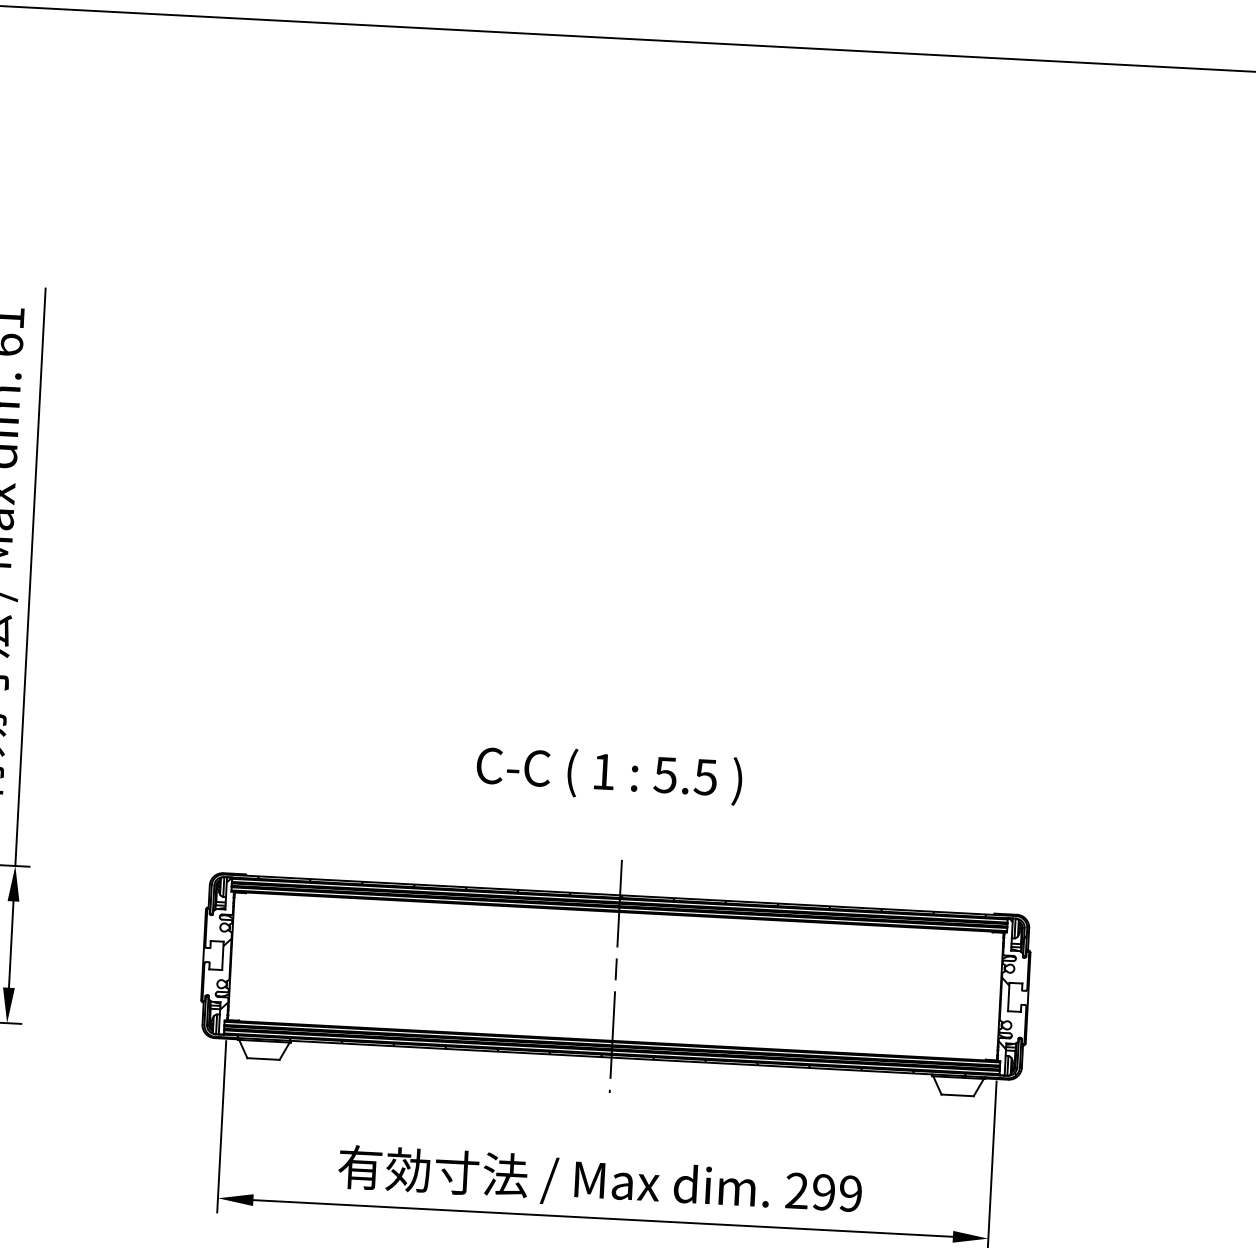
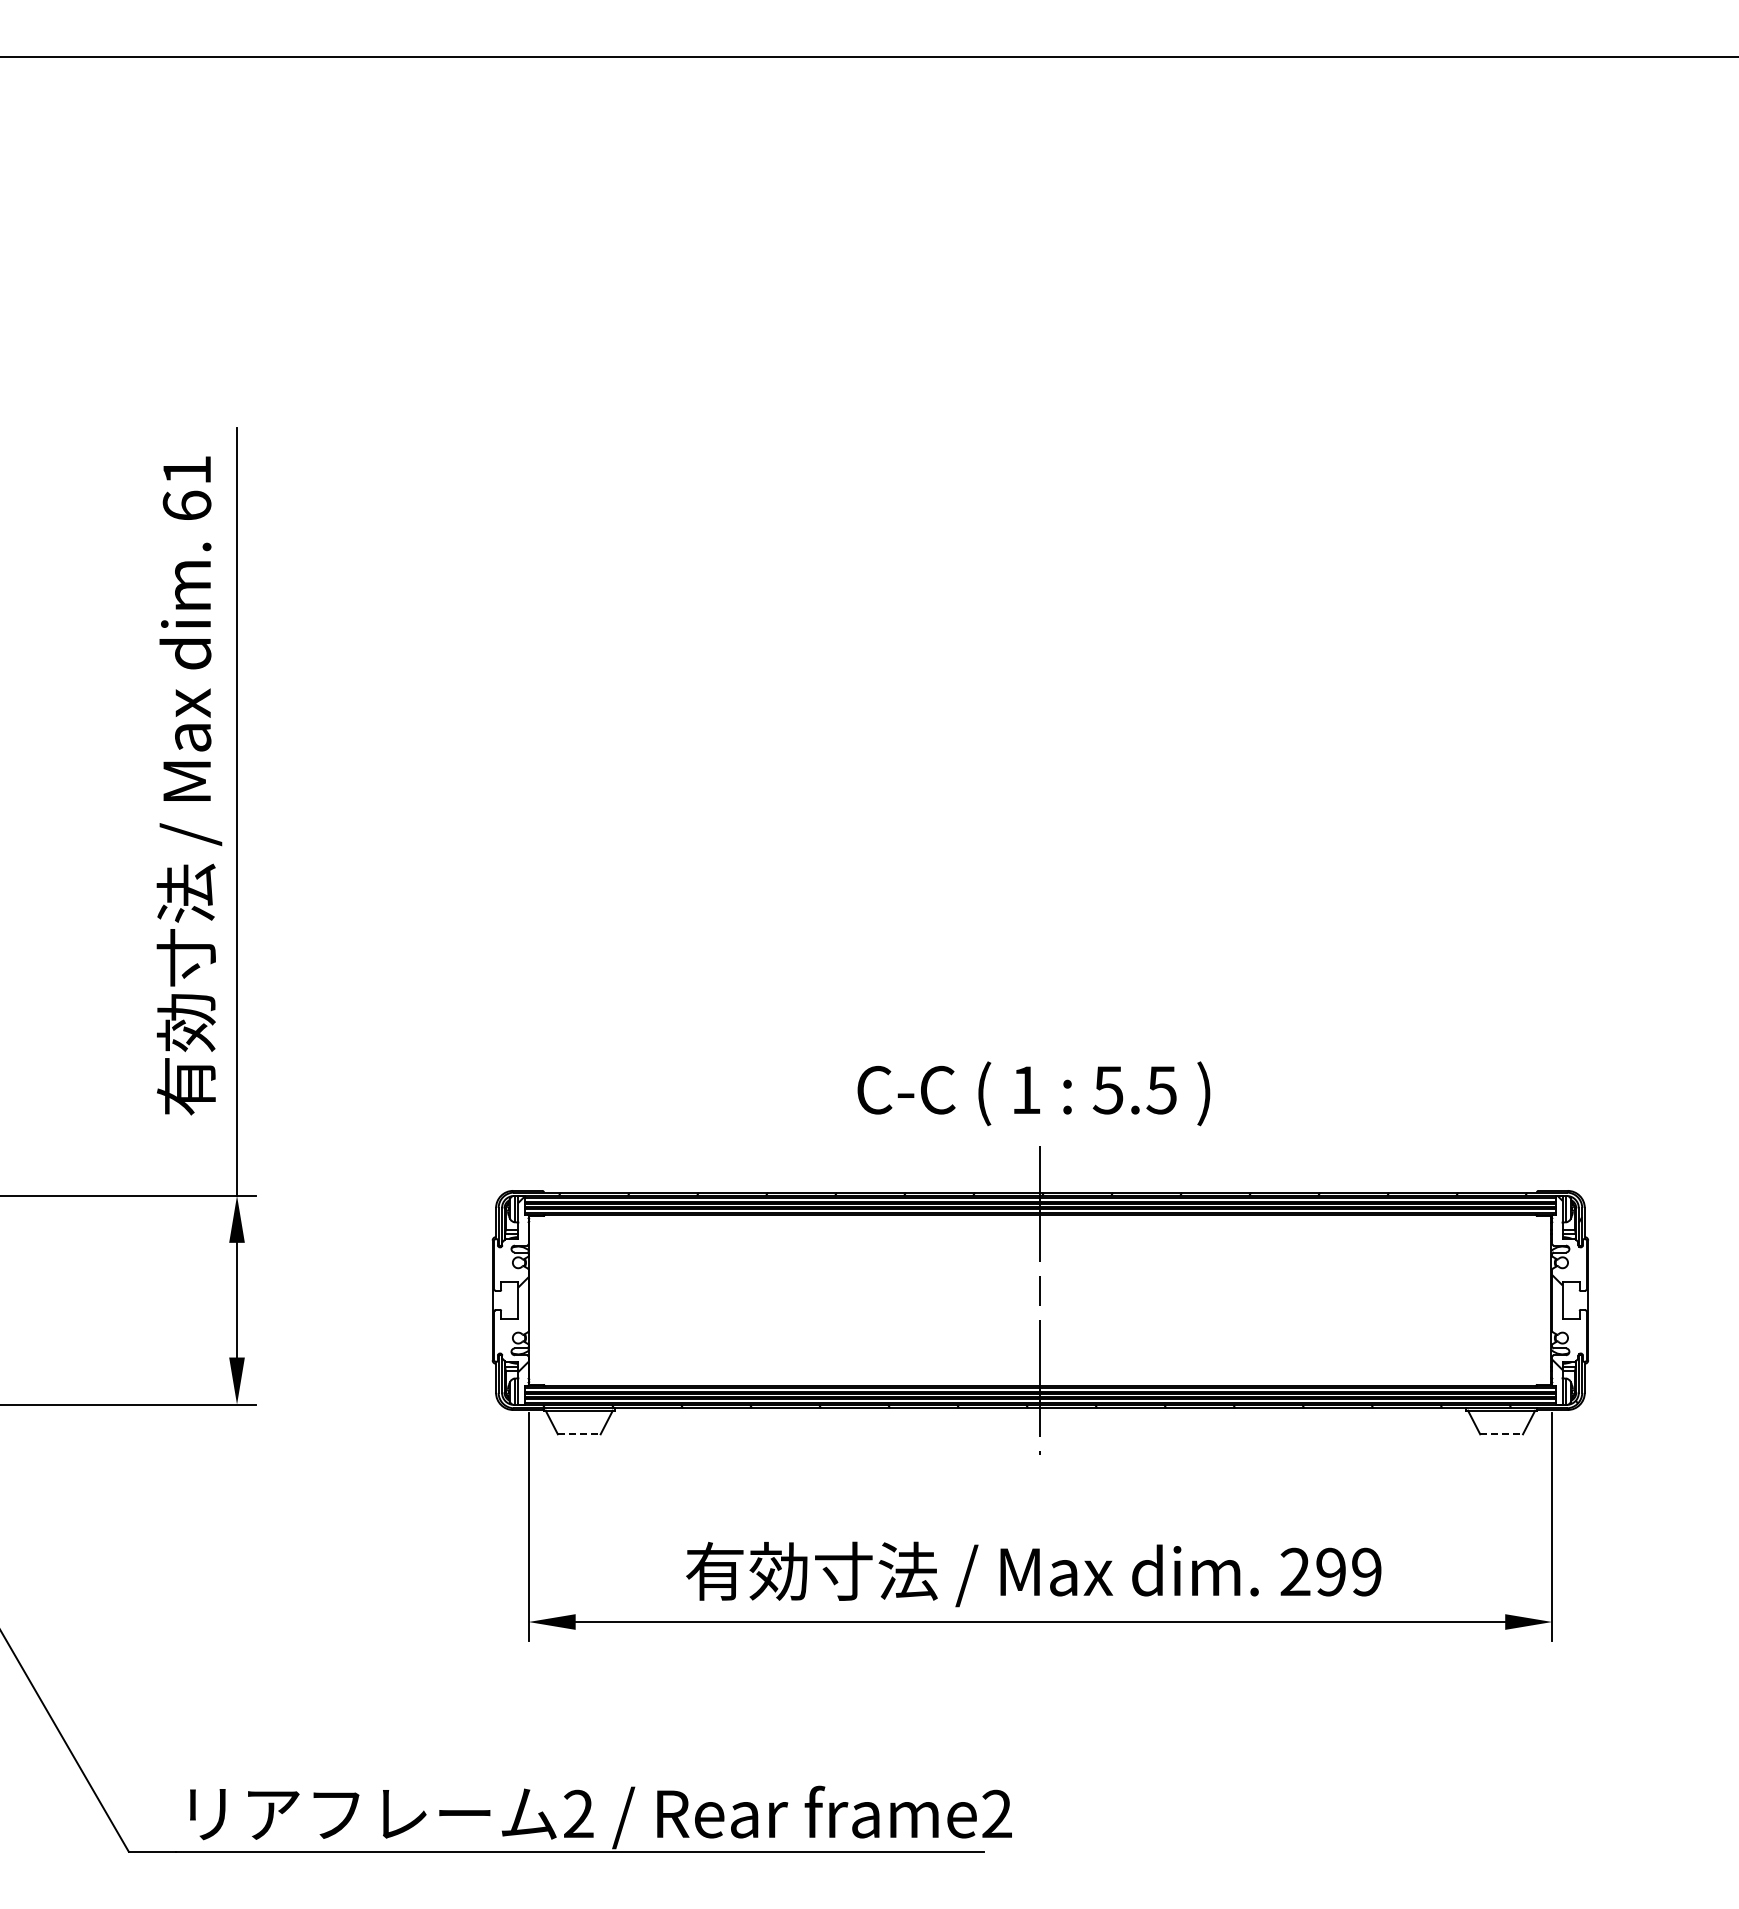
text: (609, 774) -> (1033, 1093), moved
line: (263, 1059) -> (579, 1434), solid -> dashed
line: (958, 1095) -> (1502, 1434), solid -> dashed

